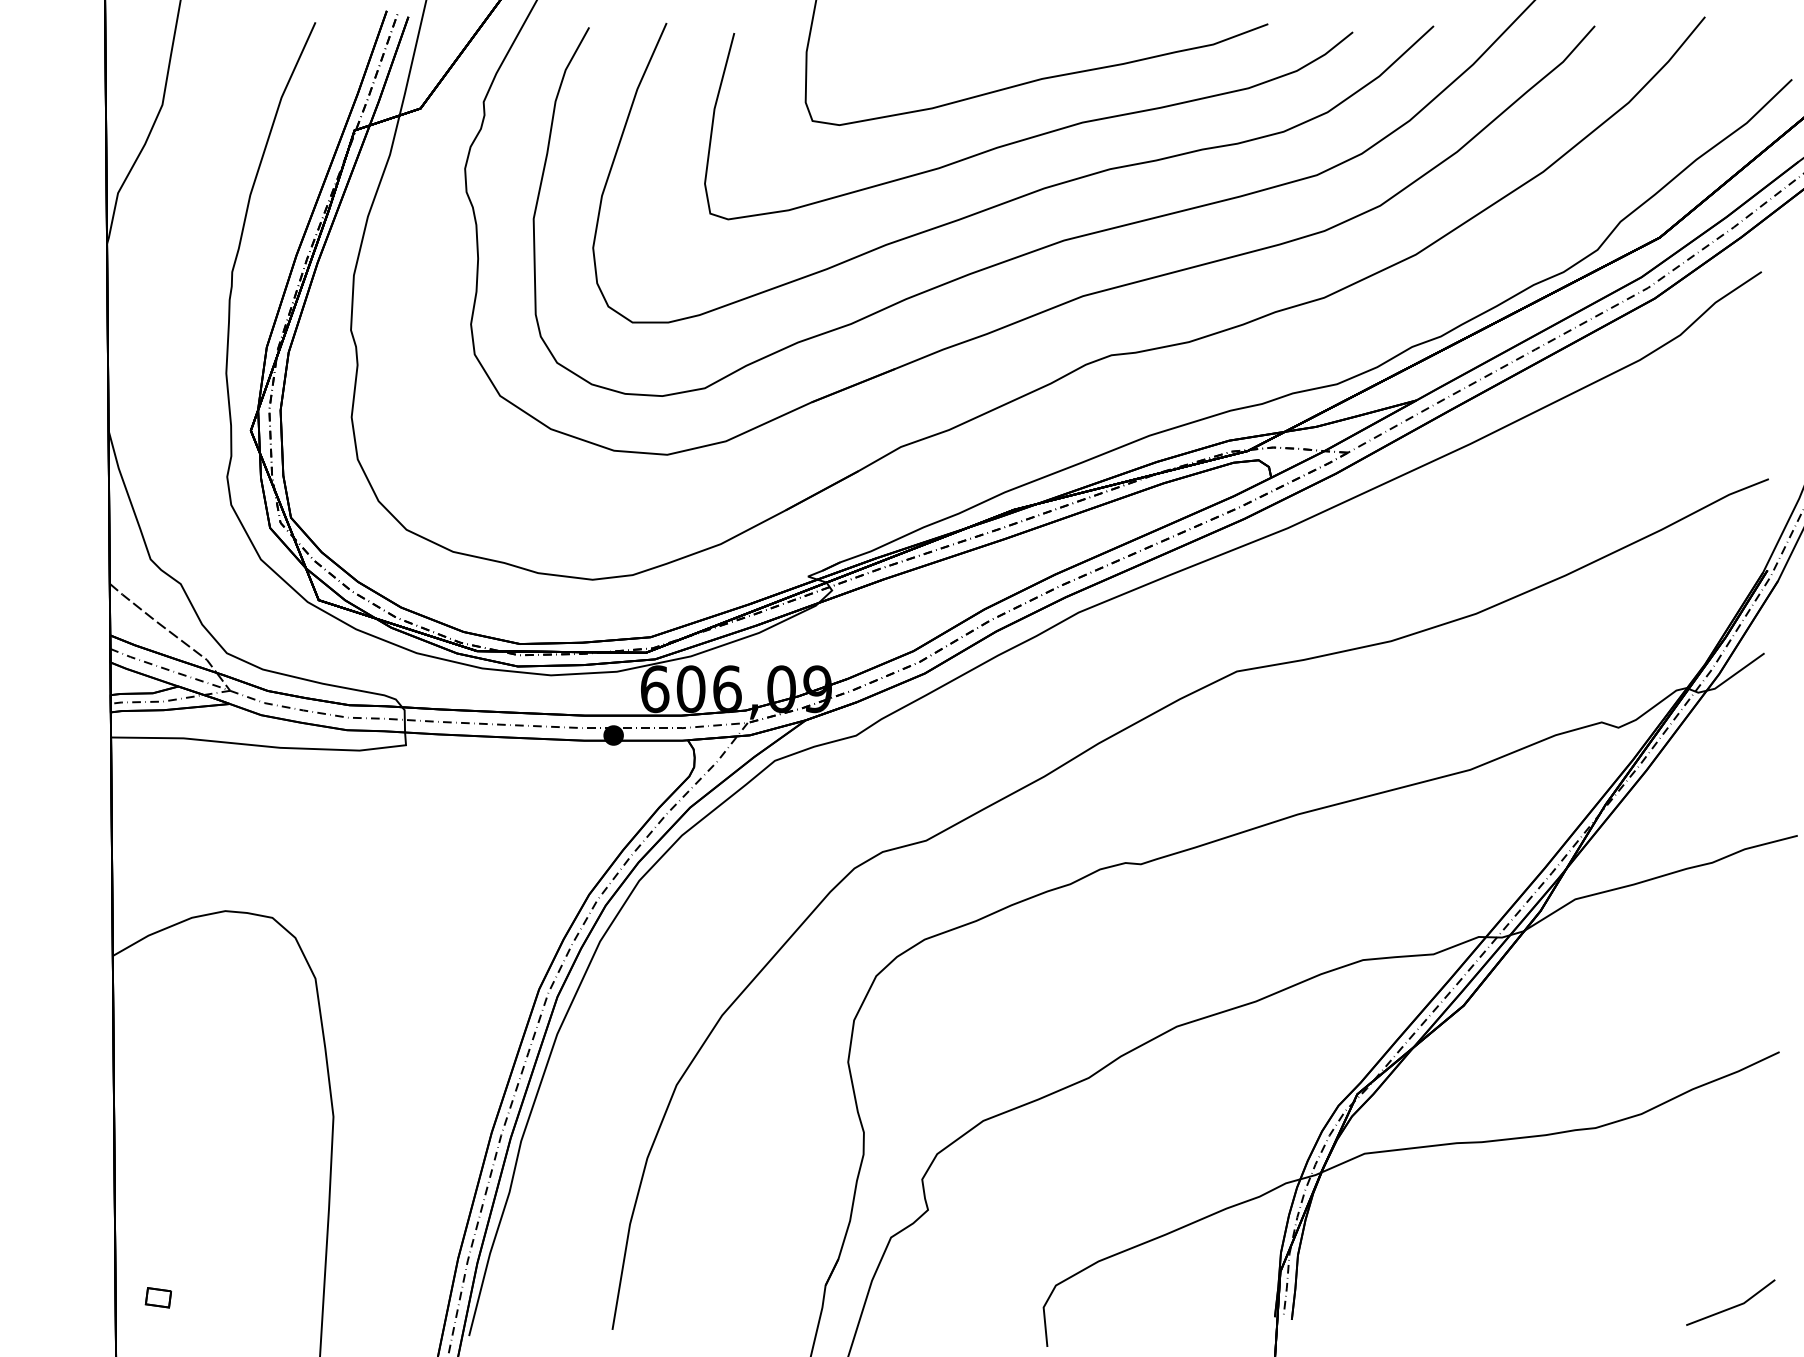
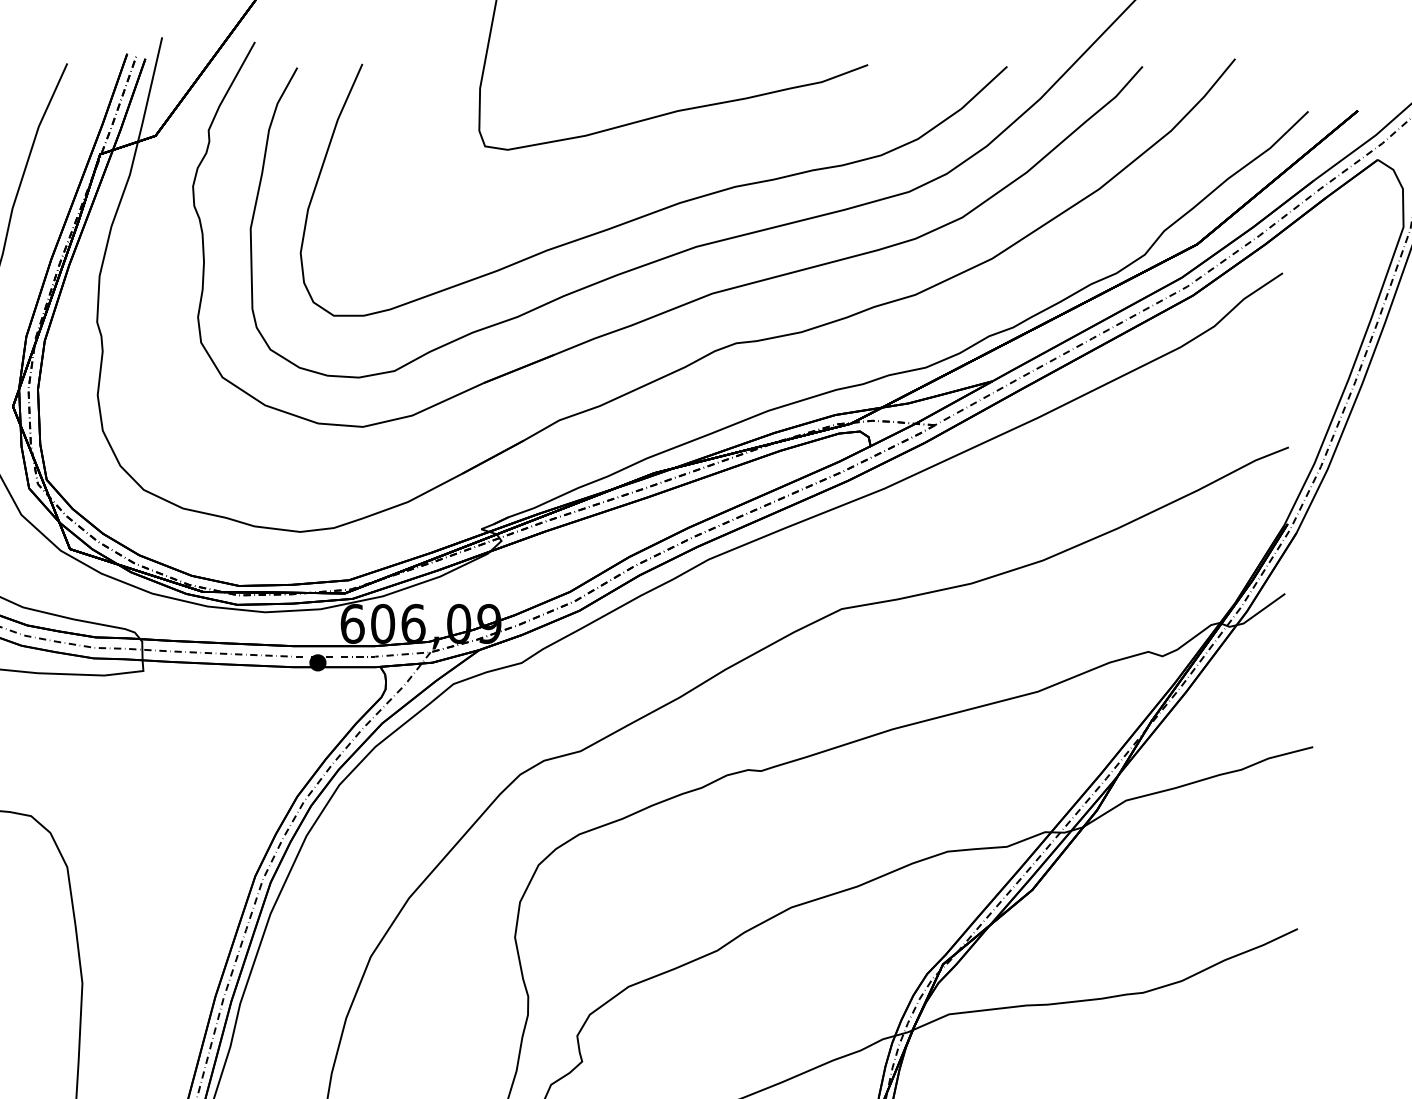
curve: (1031, 136) -> (669, 159), removed

